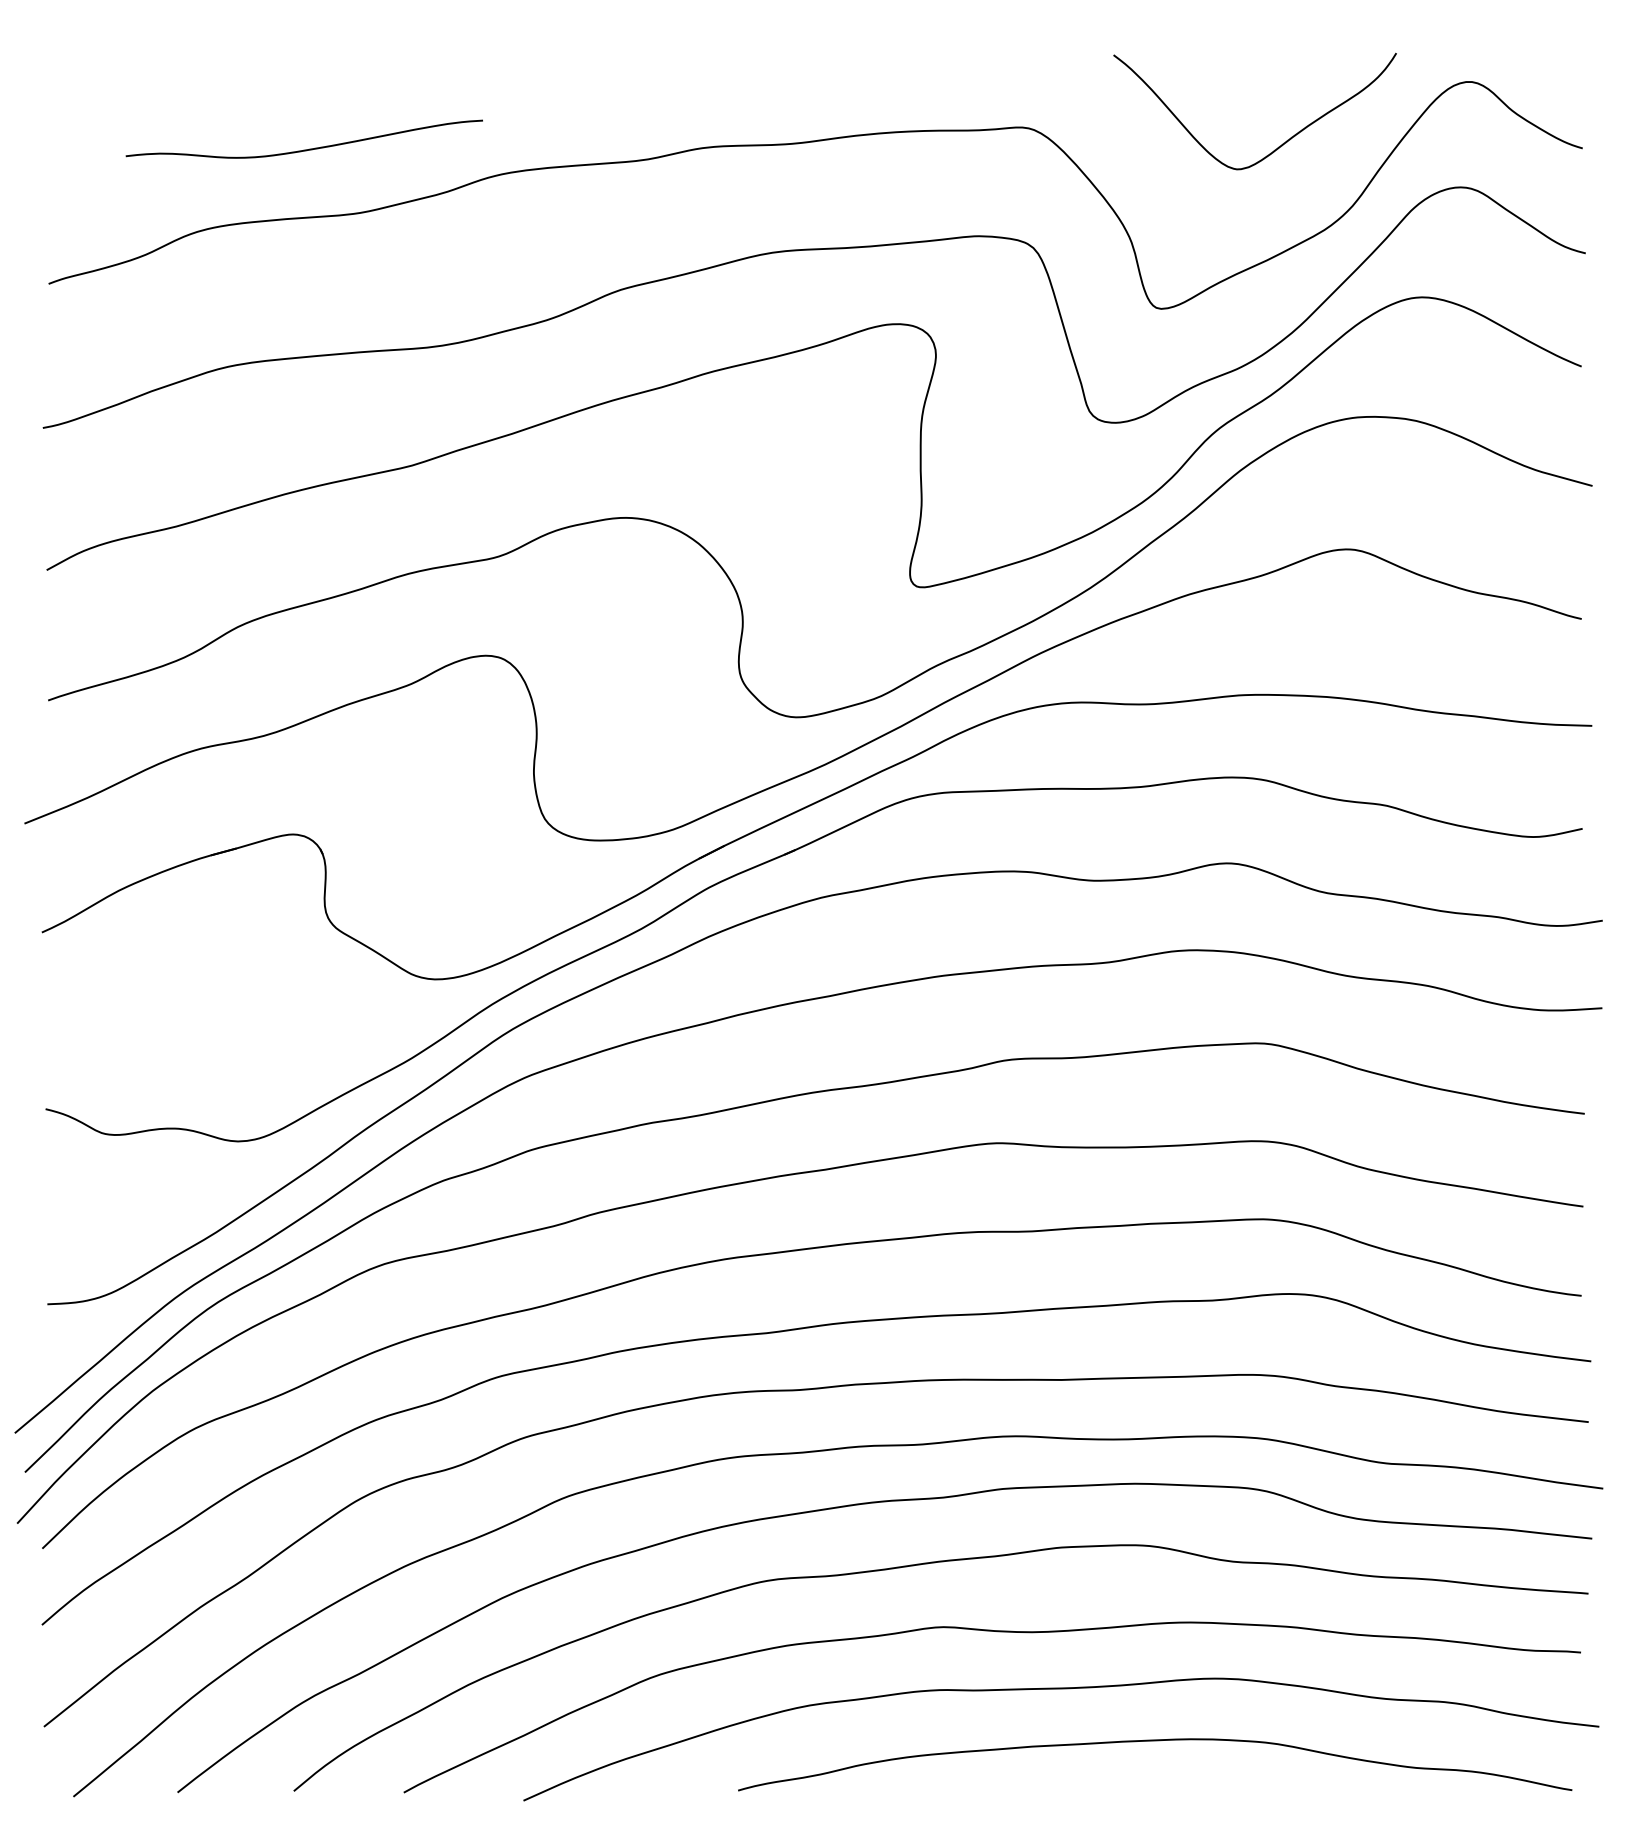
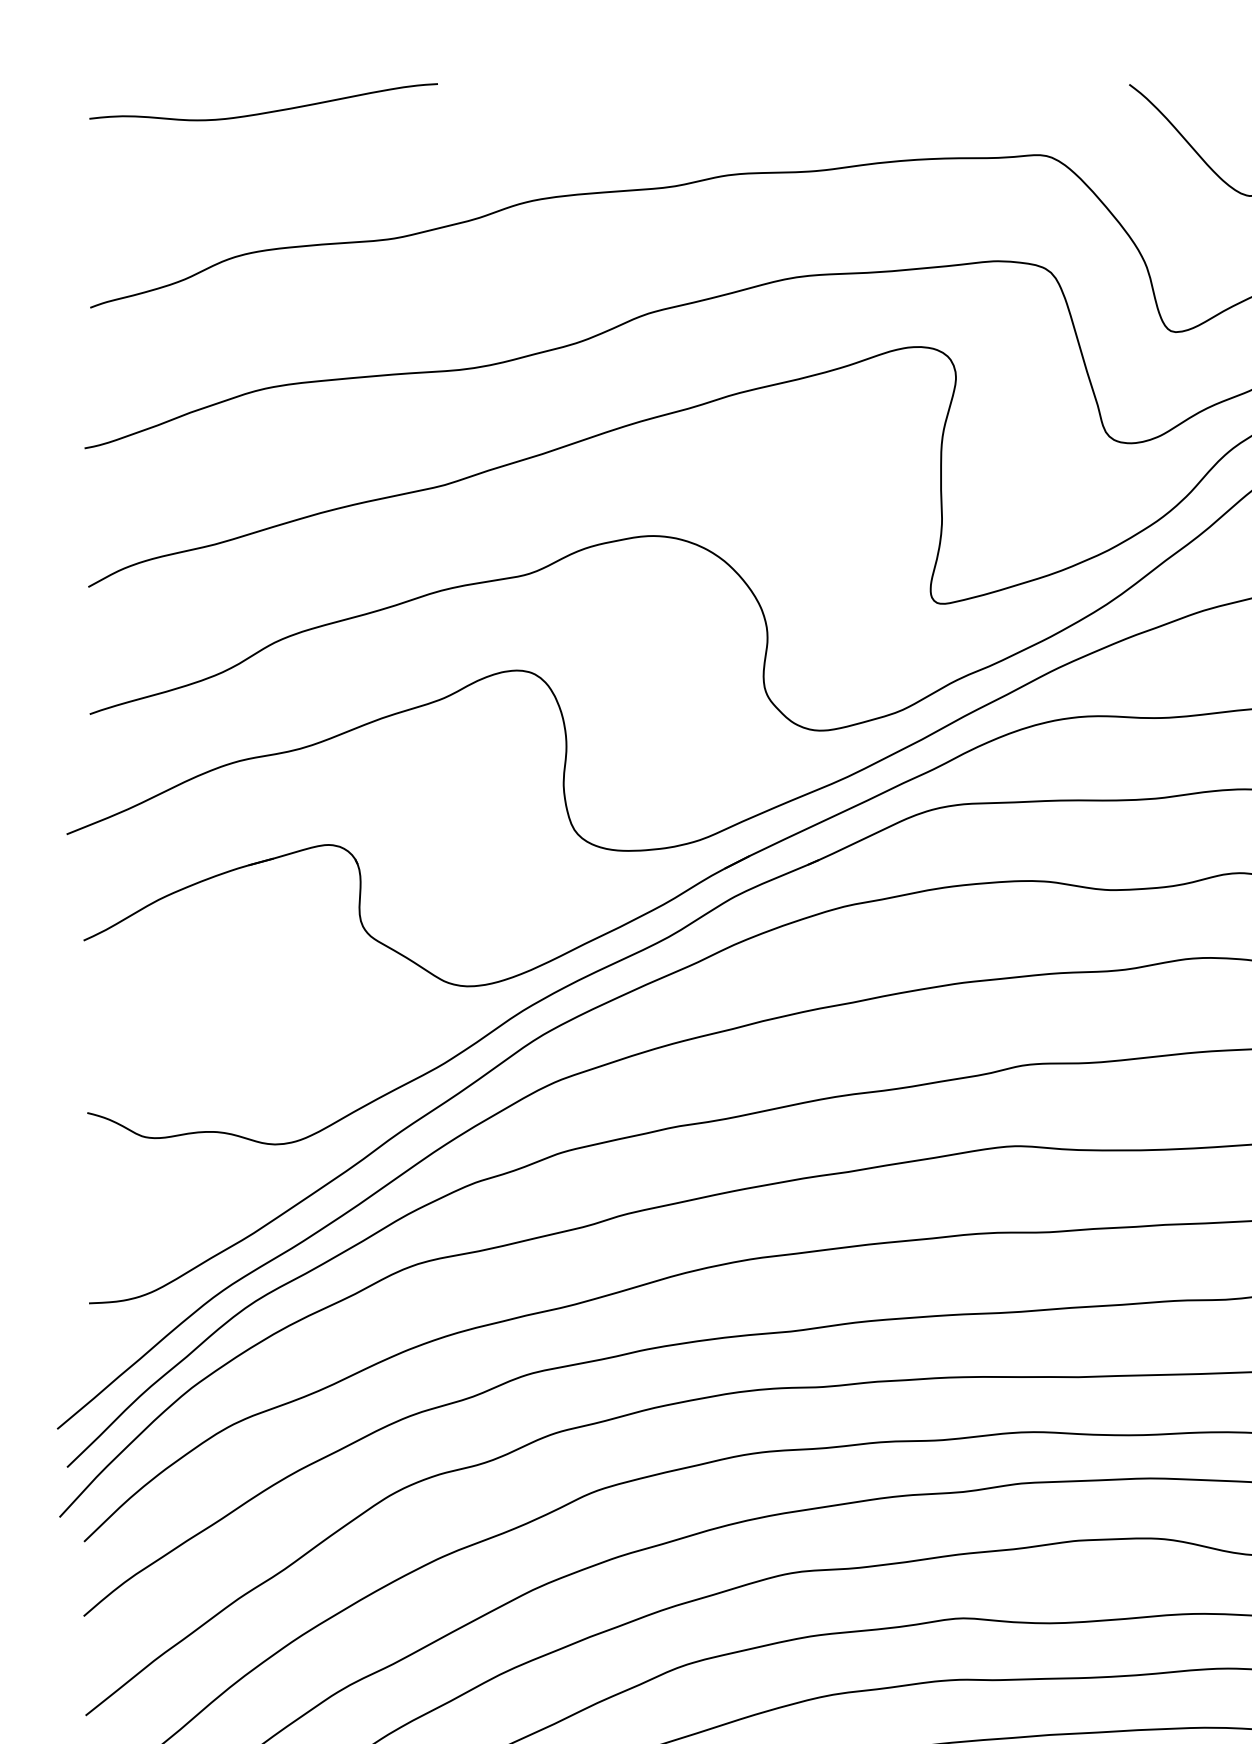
curve: (303, 149) -> (262, 112), moved

